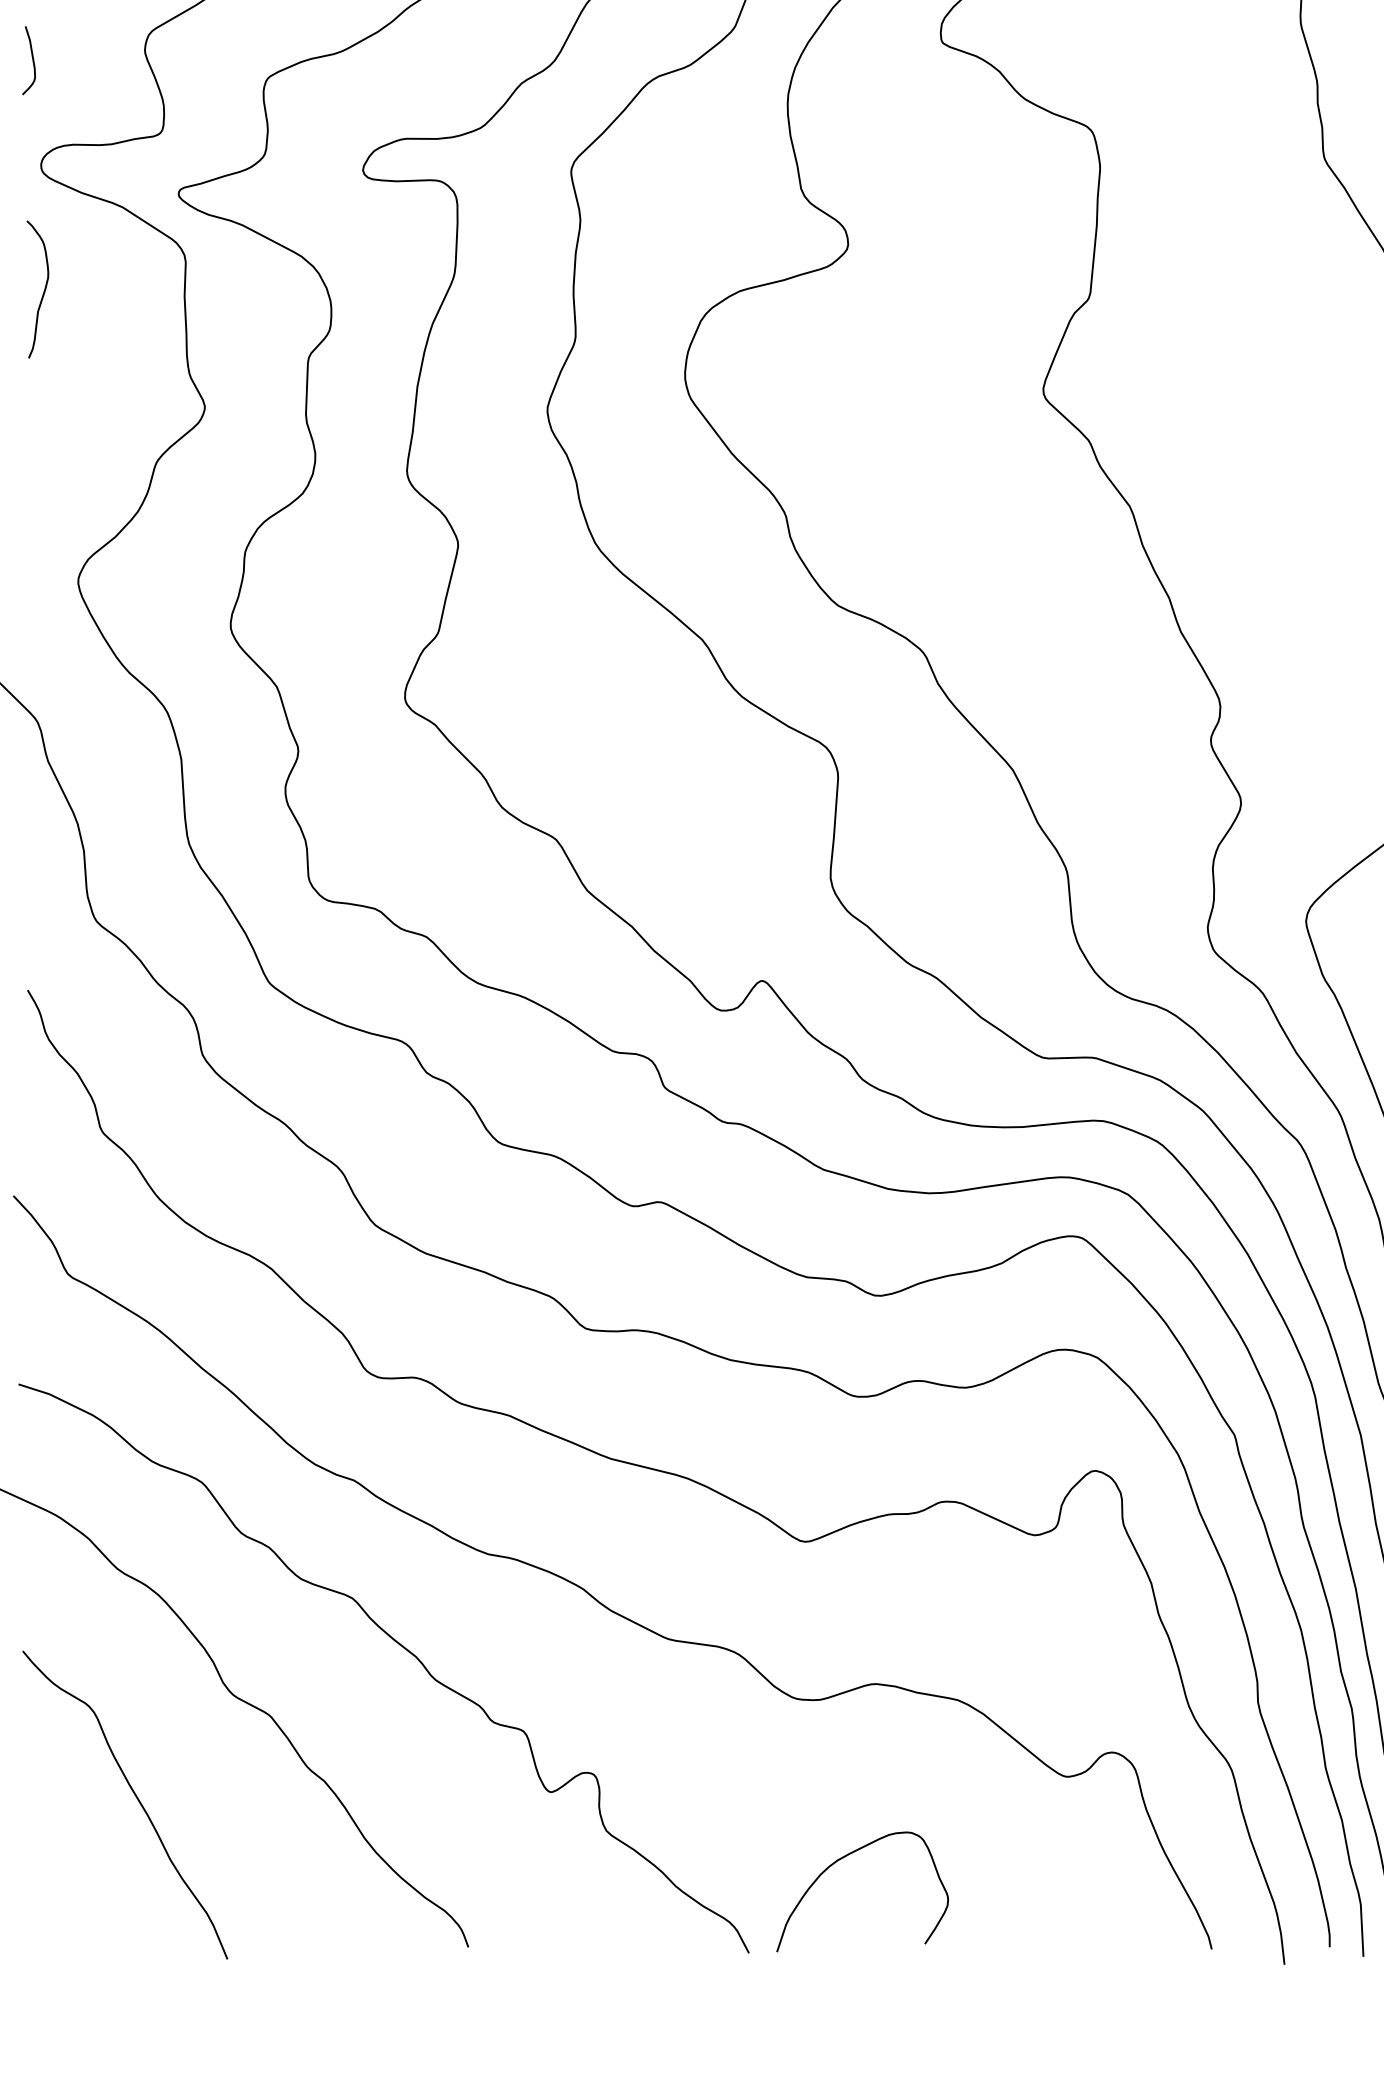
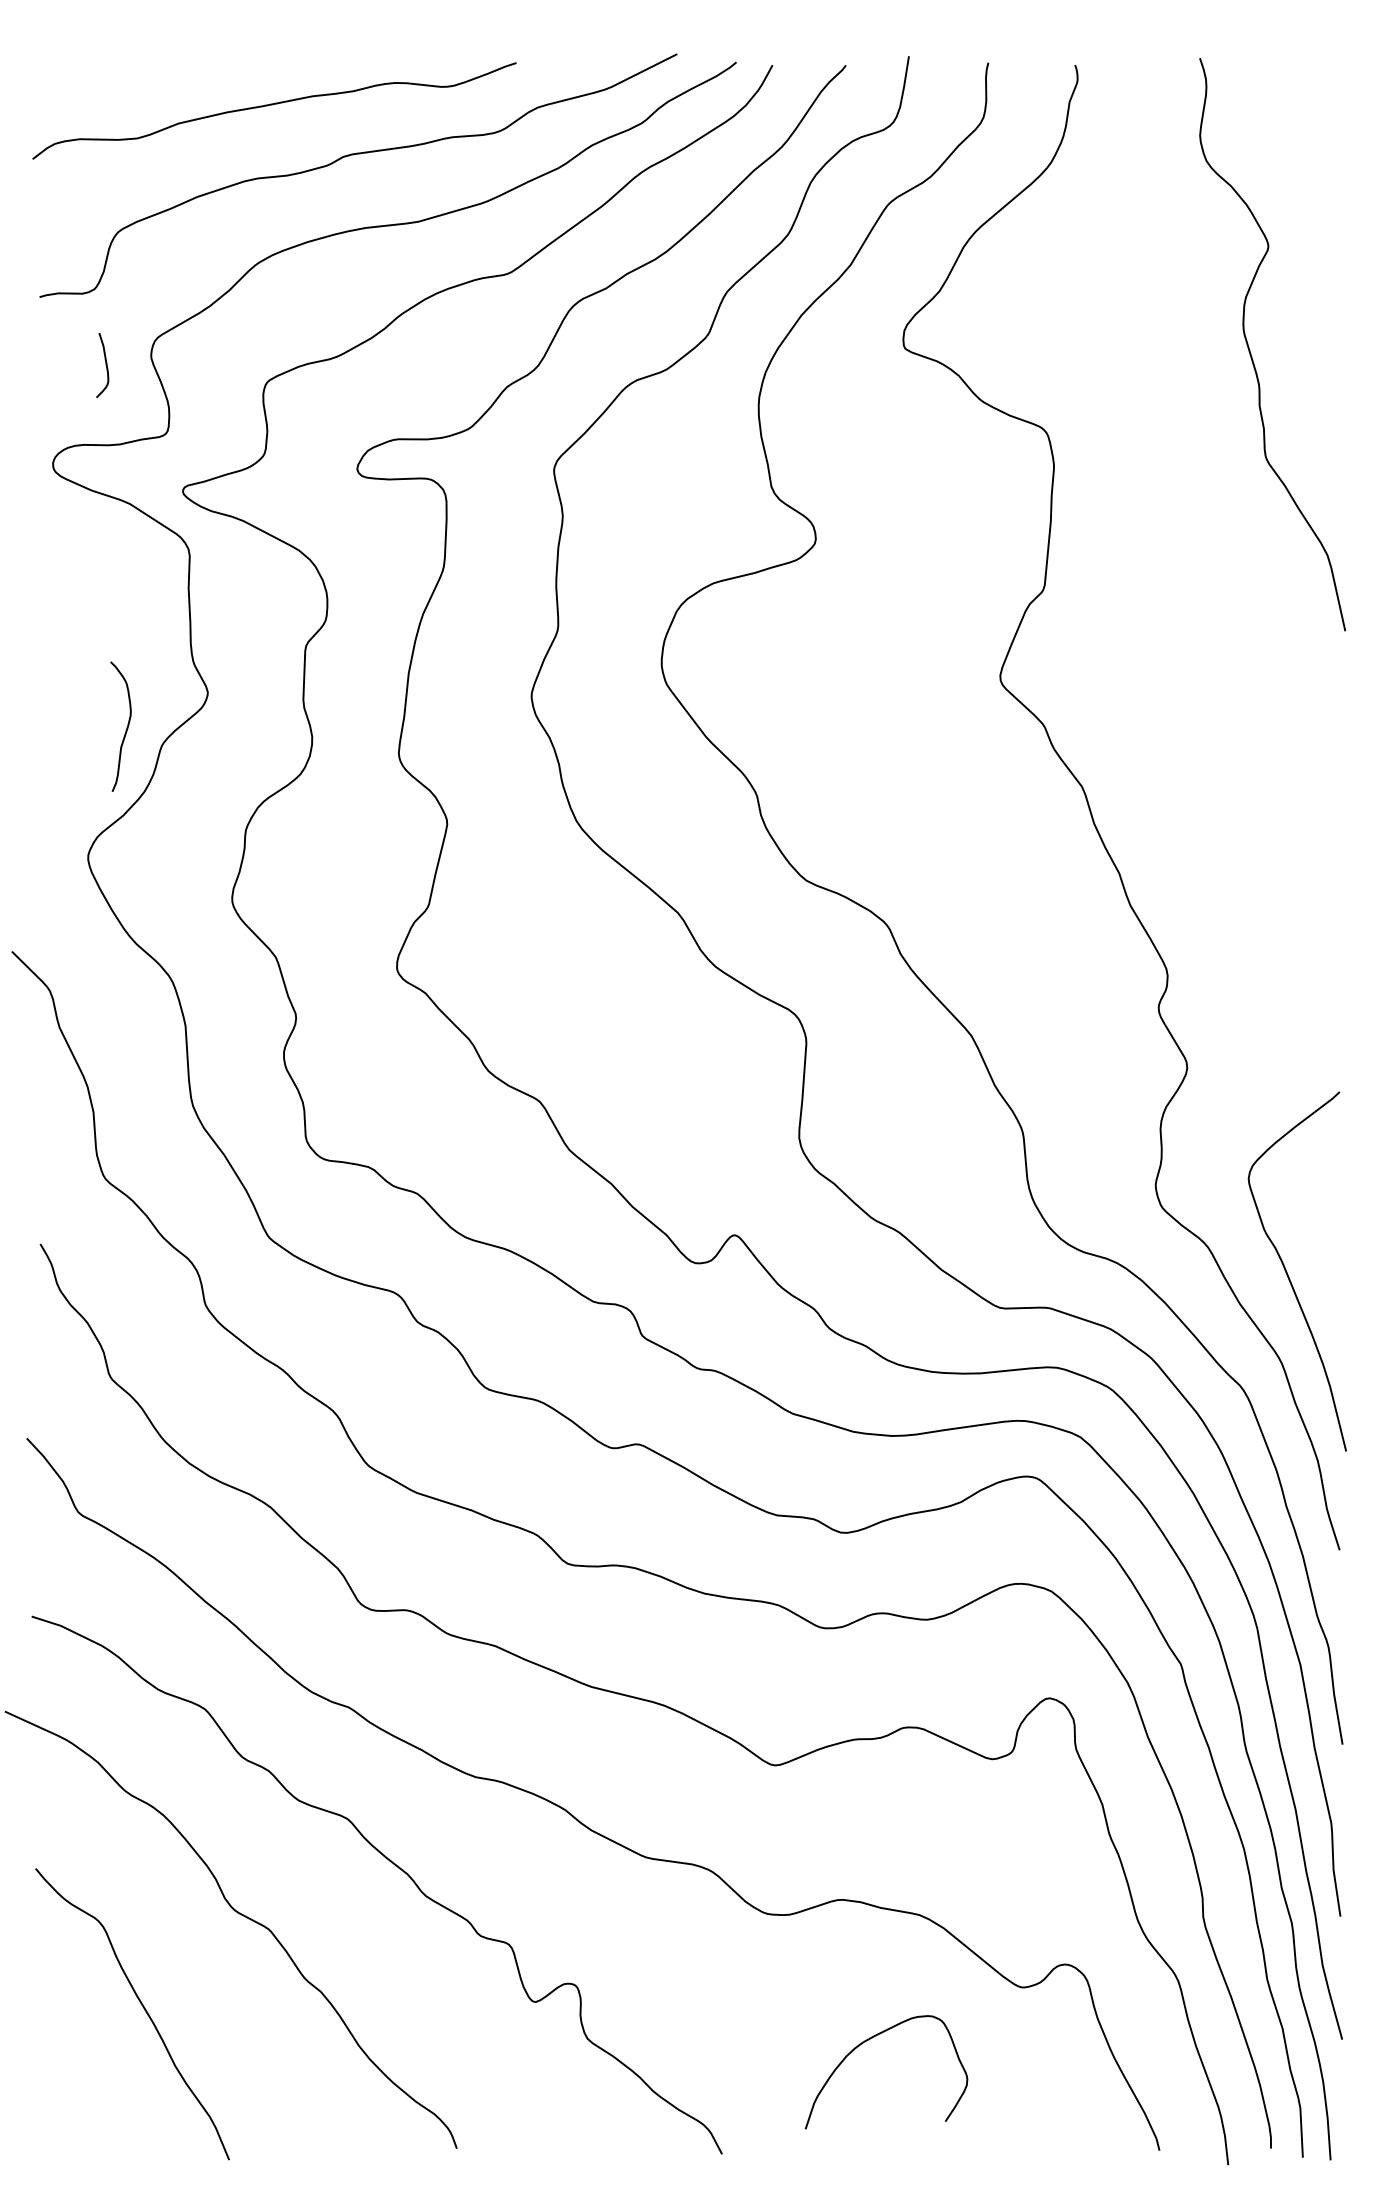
curve: (32, 60) -> (105, 365), moved
curve: (43, 290) -> (126, 727), moved
curve: (842, 1859) -> (867, 2041), moved

